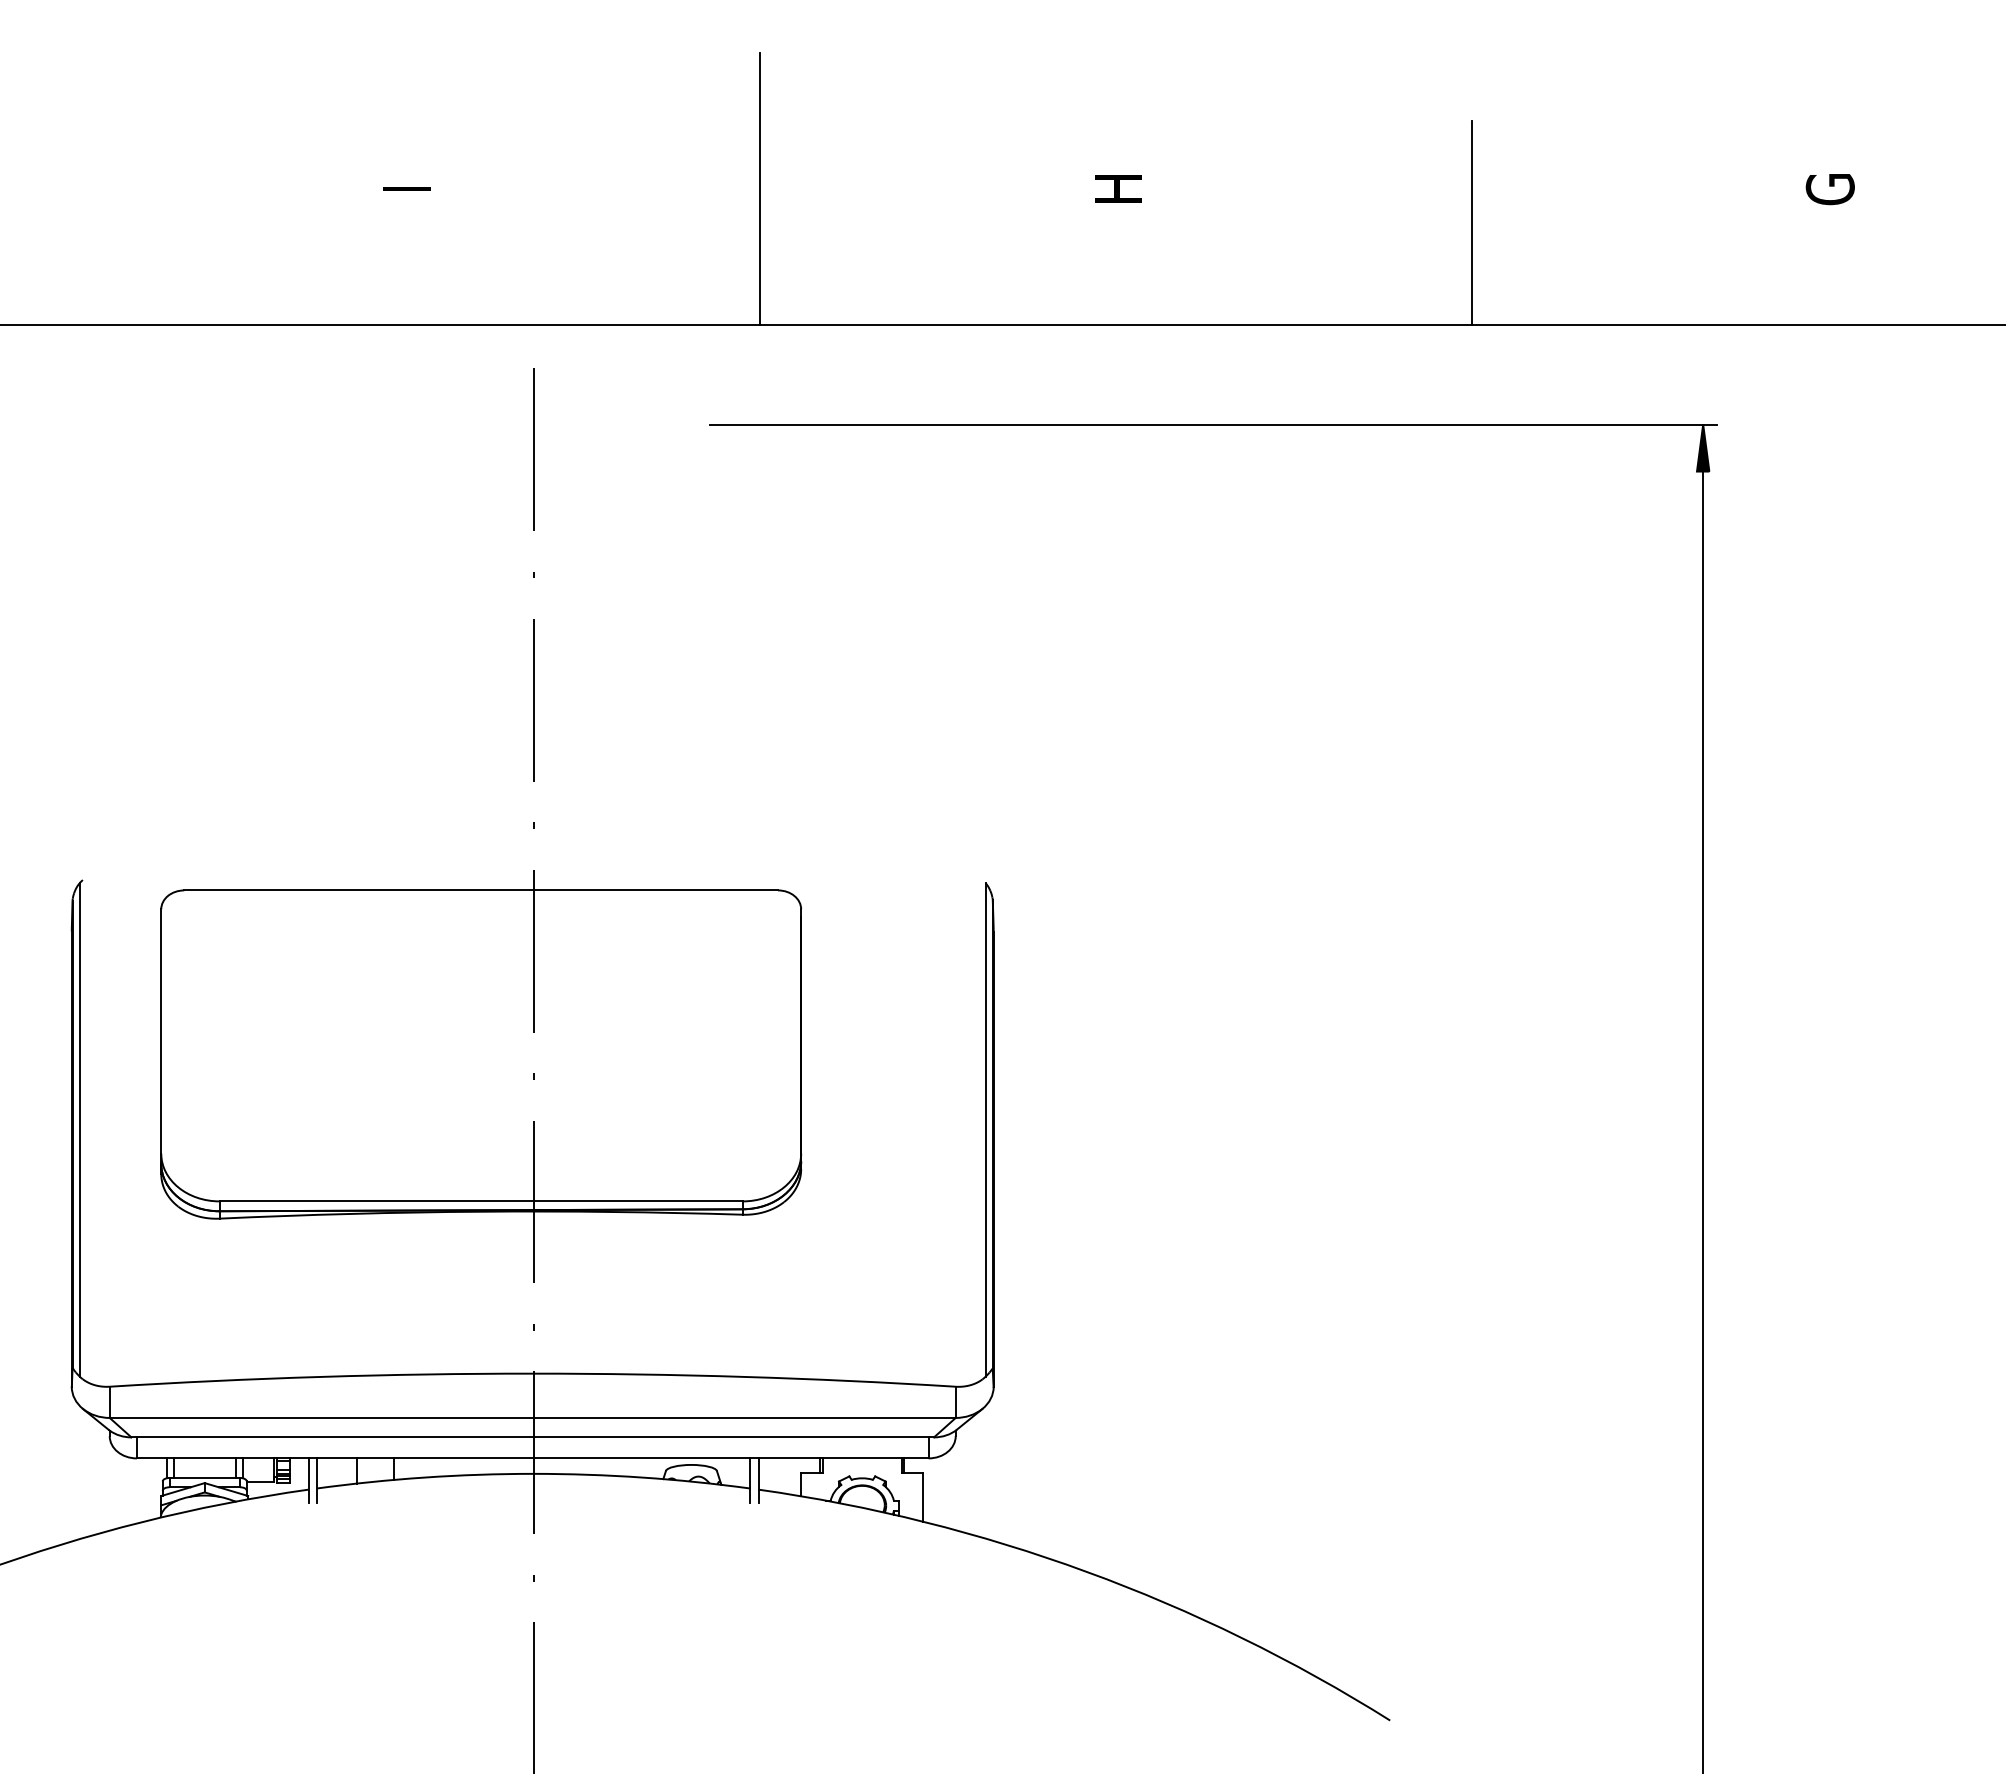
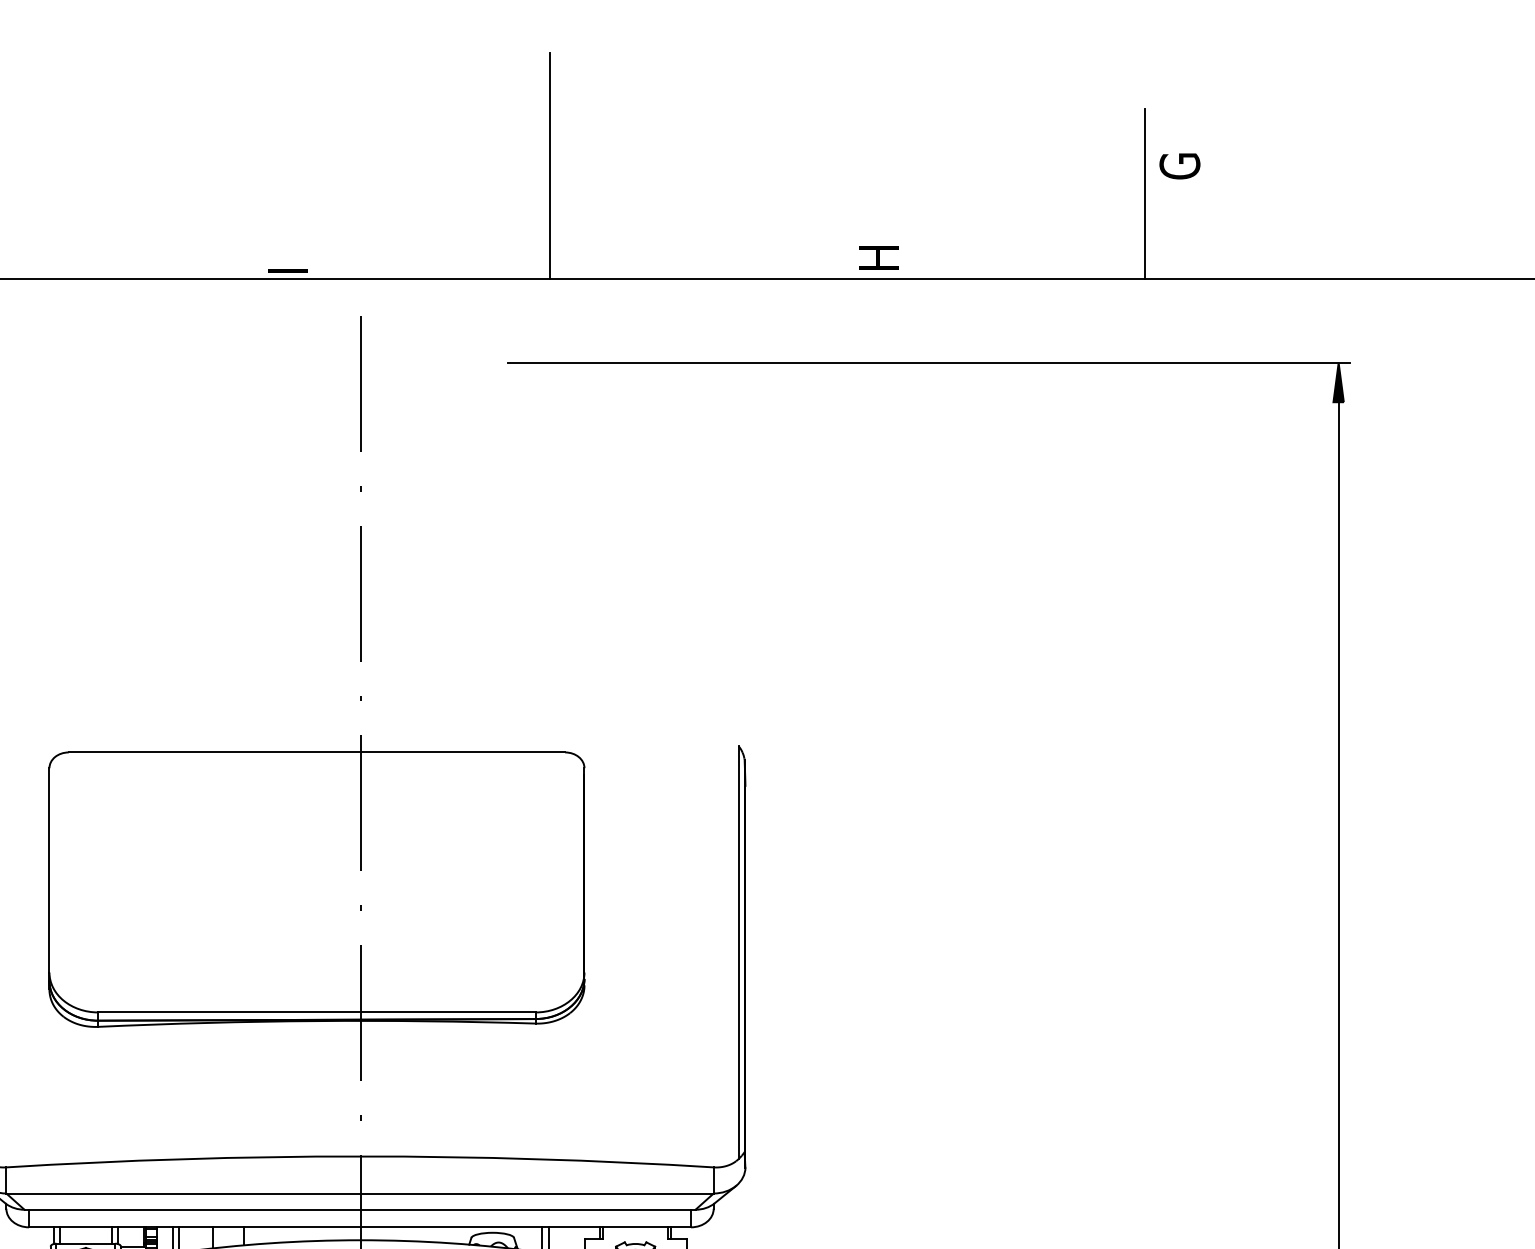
text: (406, 188) -> (287, 270), moved
text: (1118, 188) -> (879, 257), moved
text: (1829, 189) -> (1179, 166), moved

